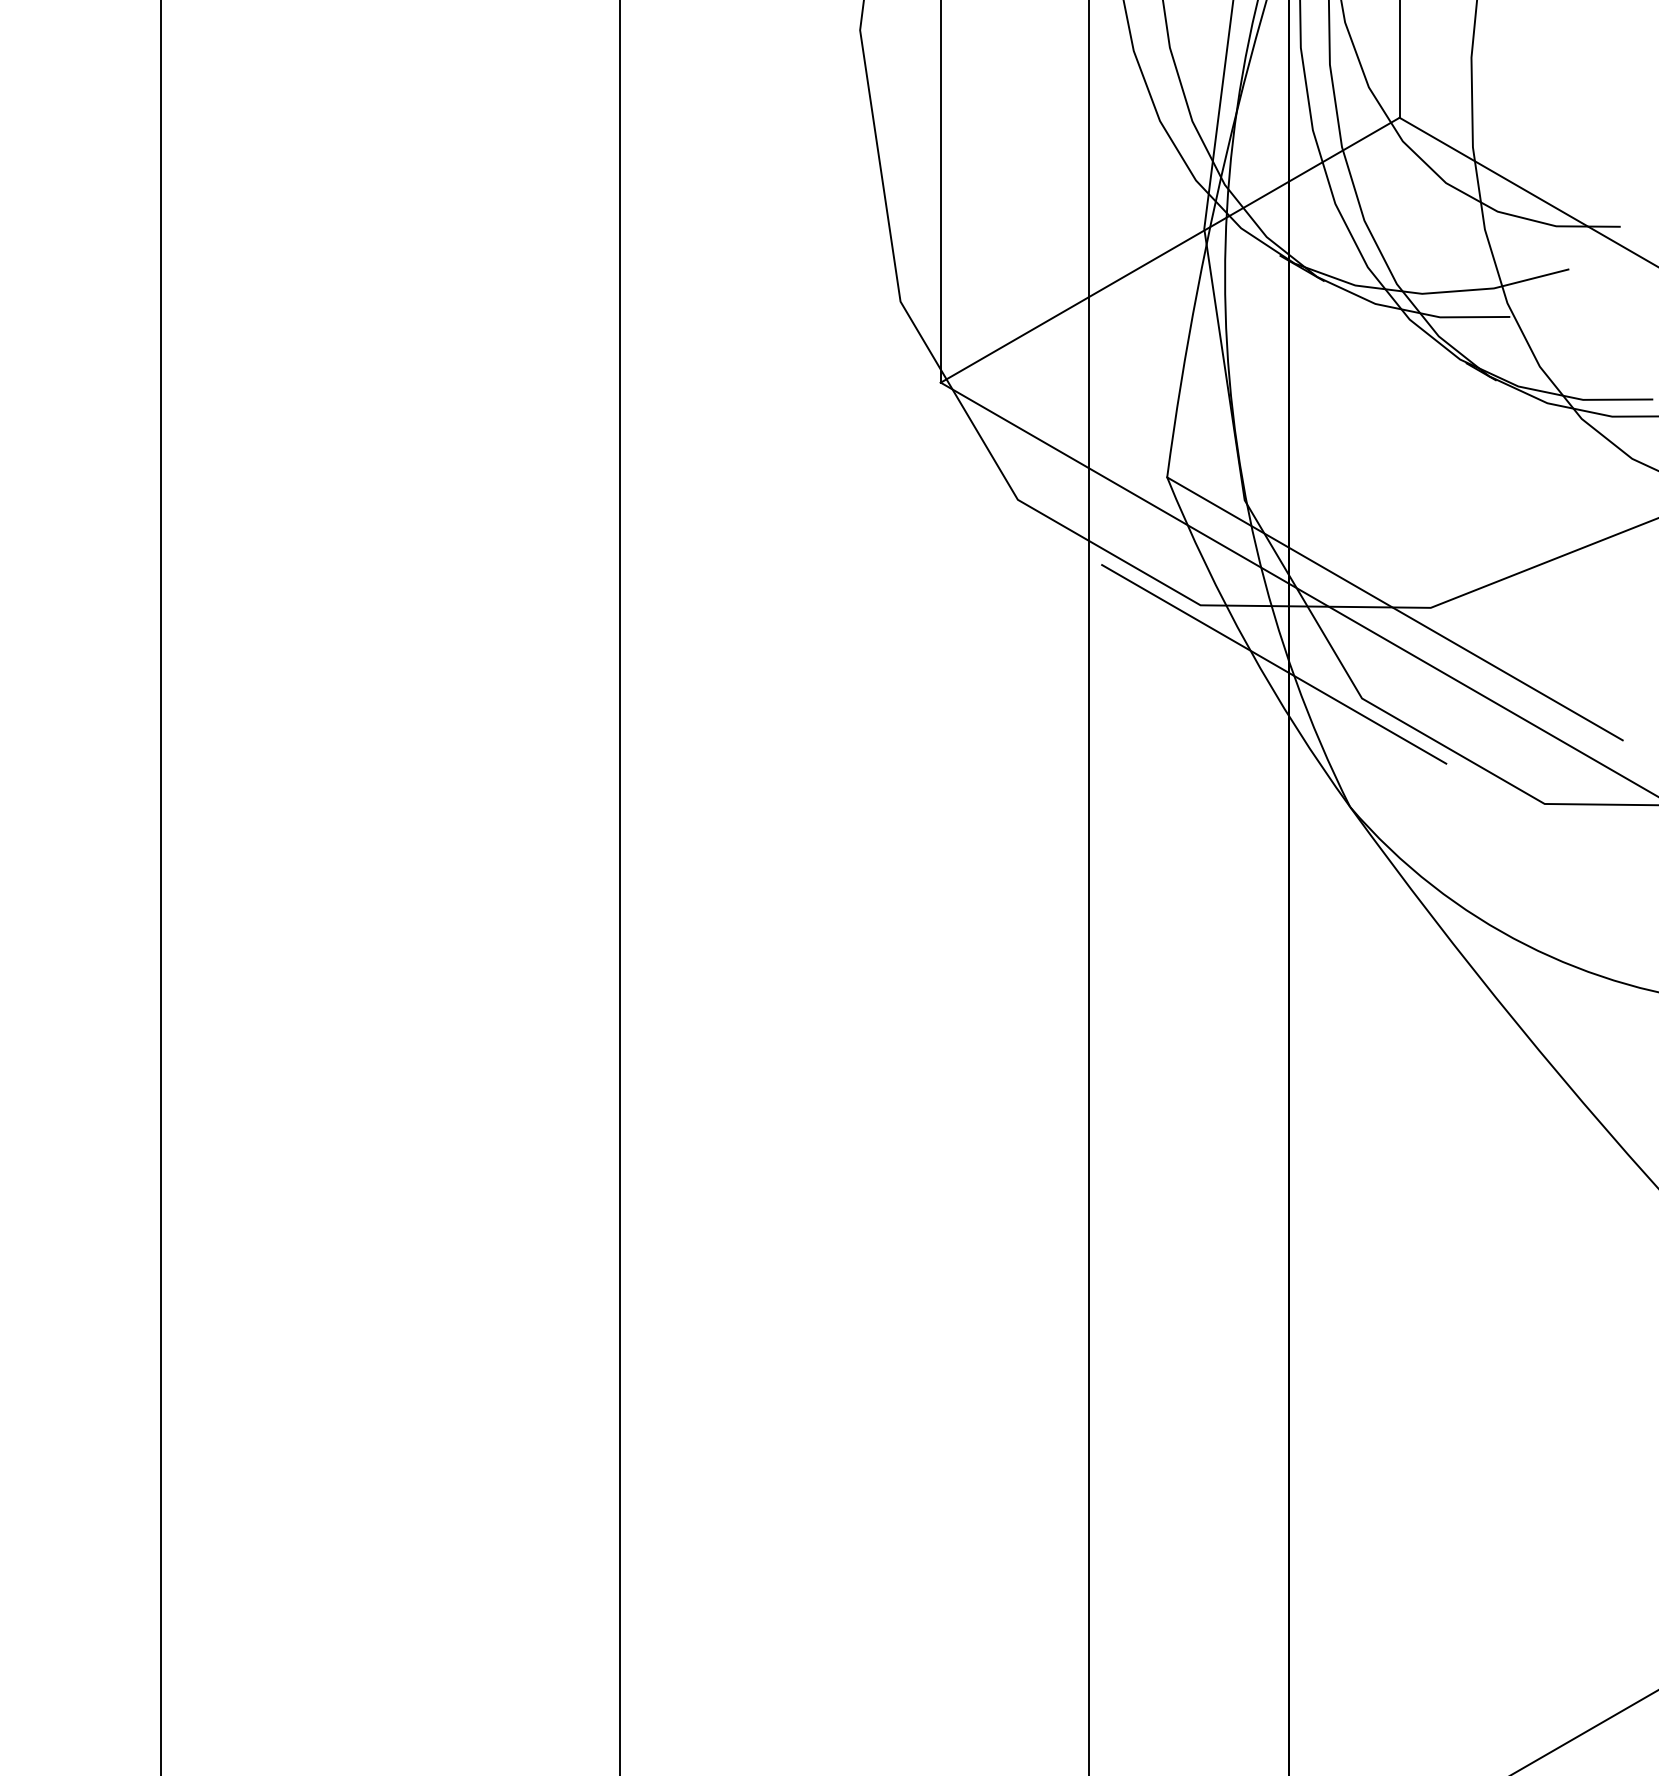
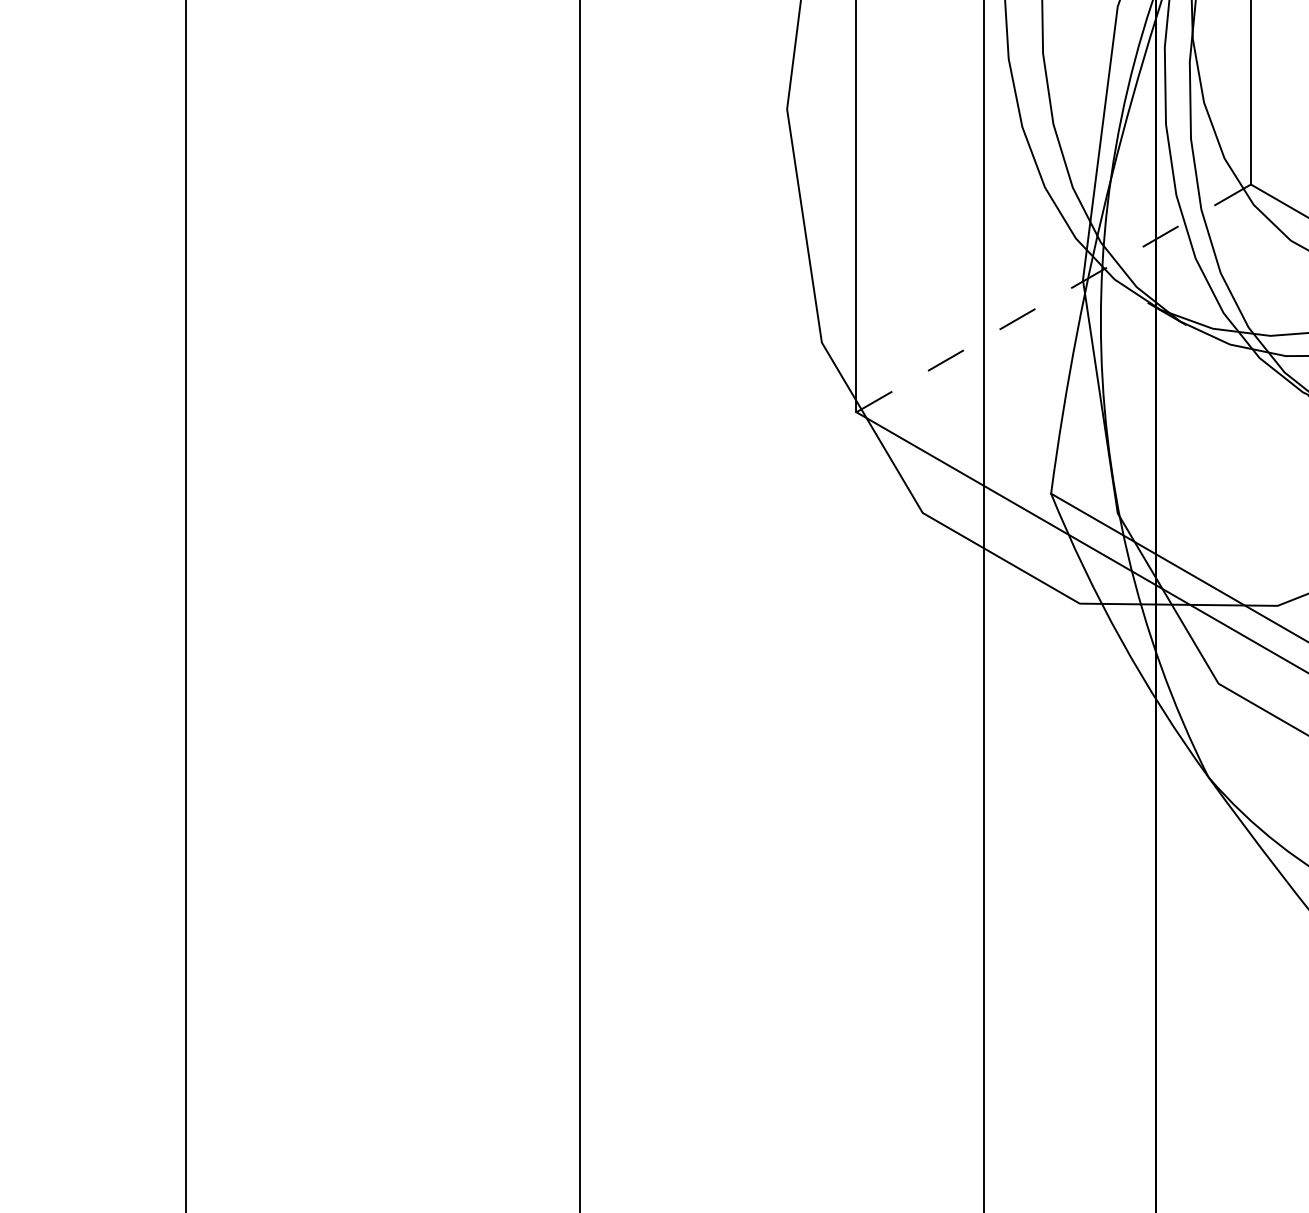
line: (1170, 250) -> (1053, 298), solid -> dashed
line: (1274, 664) -> (1143, 654), removed

